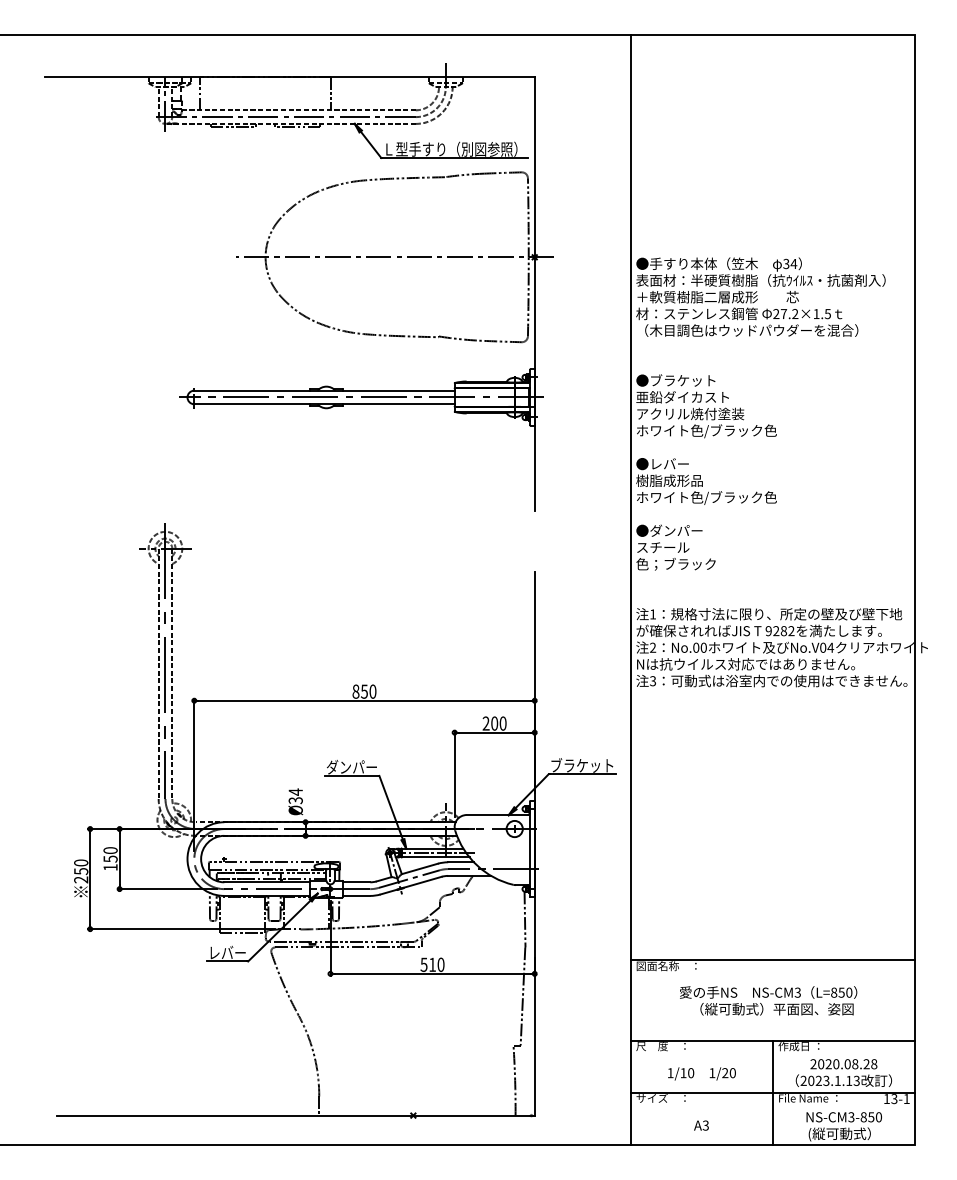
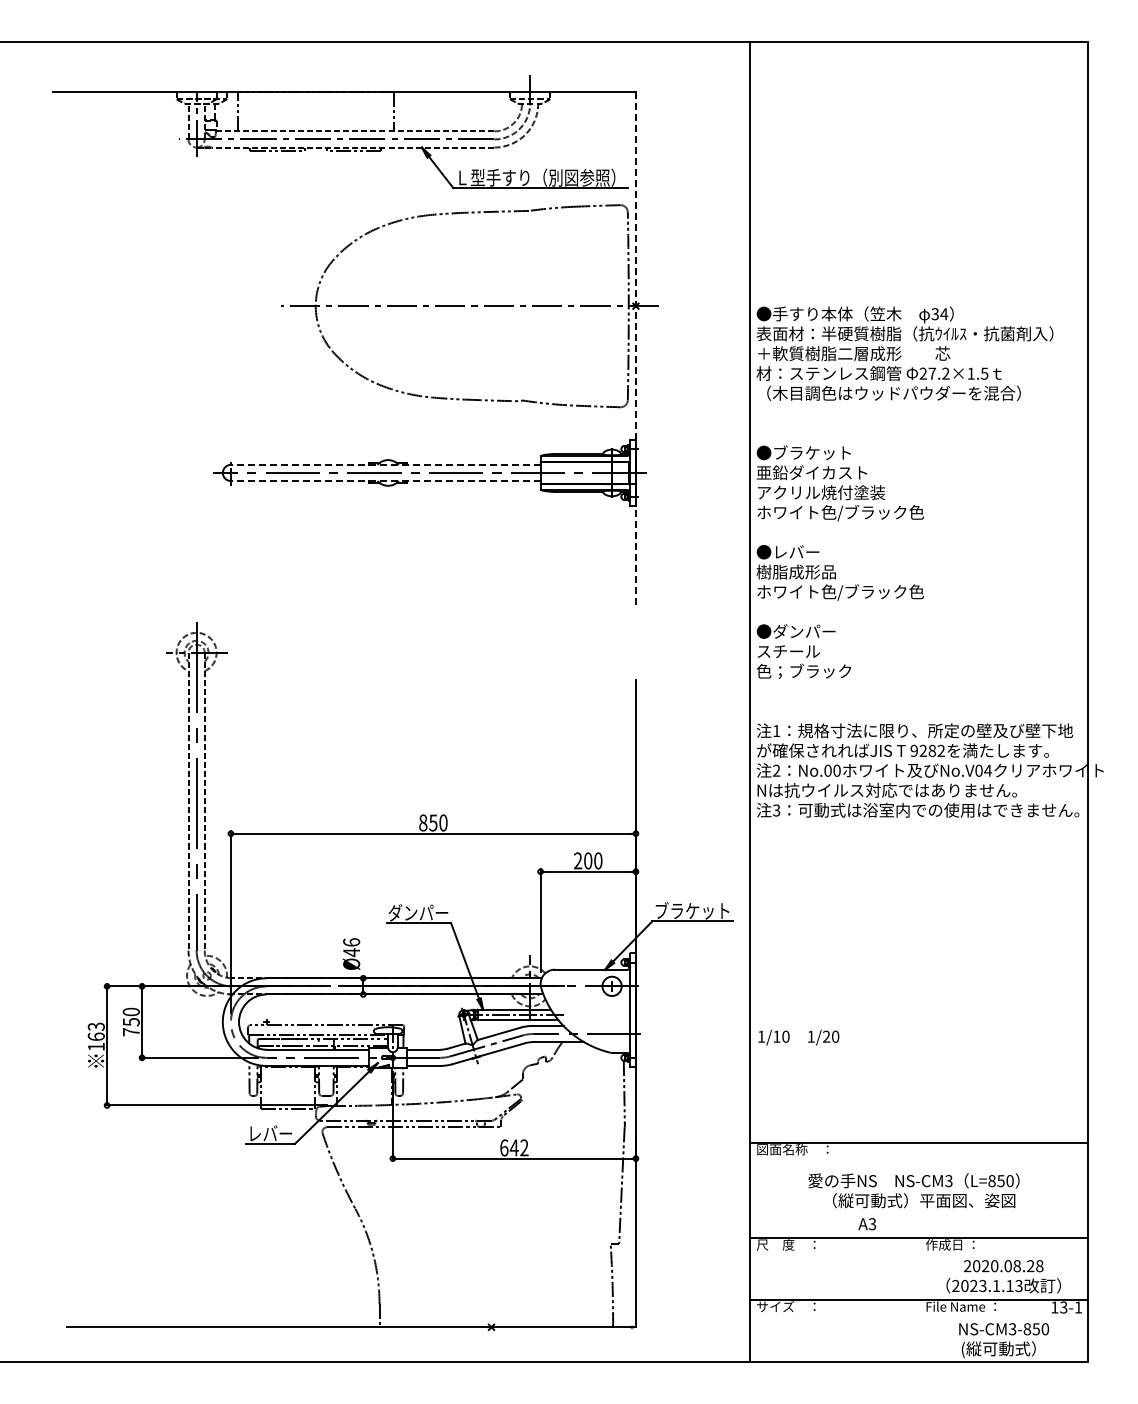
line: (534, 294) -> (635, 350), solid -> dashed
line: (324, 390) -> (385, 464), solid -> dashed
line: (324, 404) -> (385, 481), solid -> dashed
text: (295, 796) -> (351, 947), Ø34 -> Ø46
text: (110, 867) -> (131, 1032), 150 -> 750
text: (80, 871) -> (95, 1036), 250 -> 163
text: (432, 964) -> (514, 1147), 510 -> 642
text: (701, 1073) -> (798, 1037), moved
line: (773, 1092) -> (919, 1299), removed
text: (700, 1125) -> (866, 1224), moved

